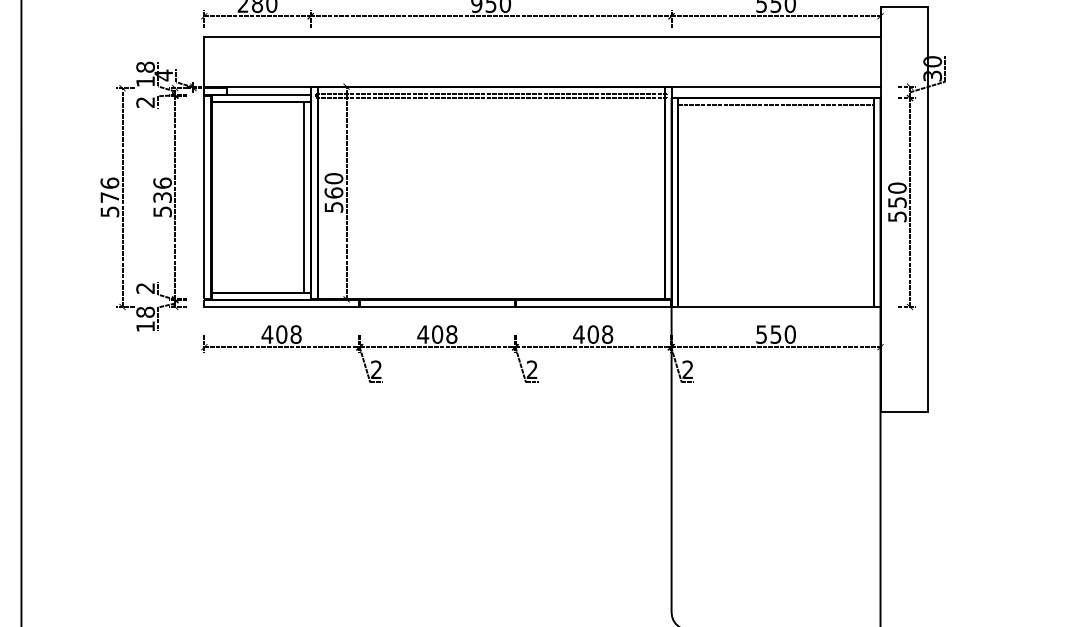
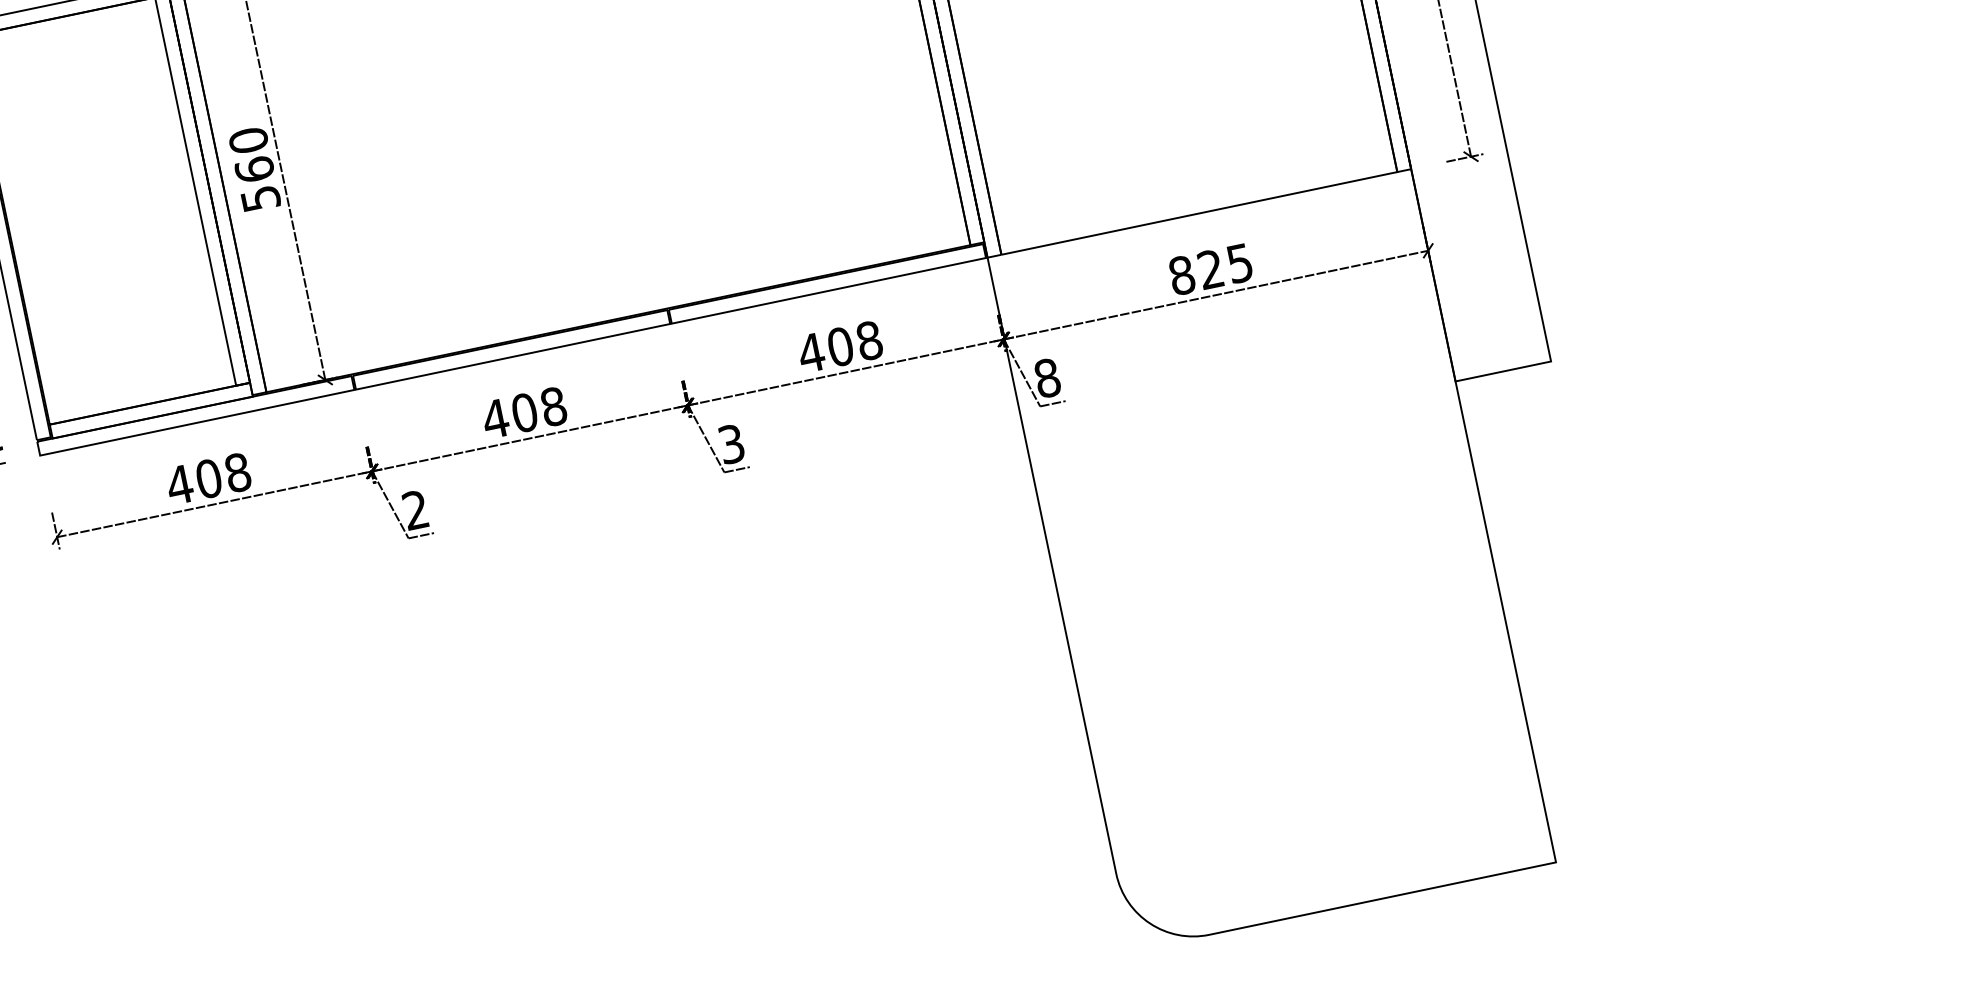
text: (775, 334) -> (1209, 269), 550 -> 825
text: (531, 369) -> (730, 443), 2 -> 3
text: (687, 369) -> (1046, 377), 2 -> 8

